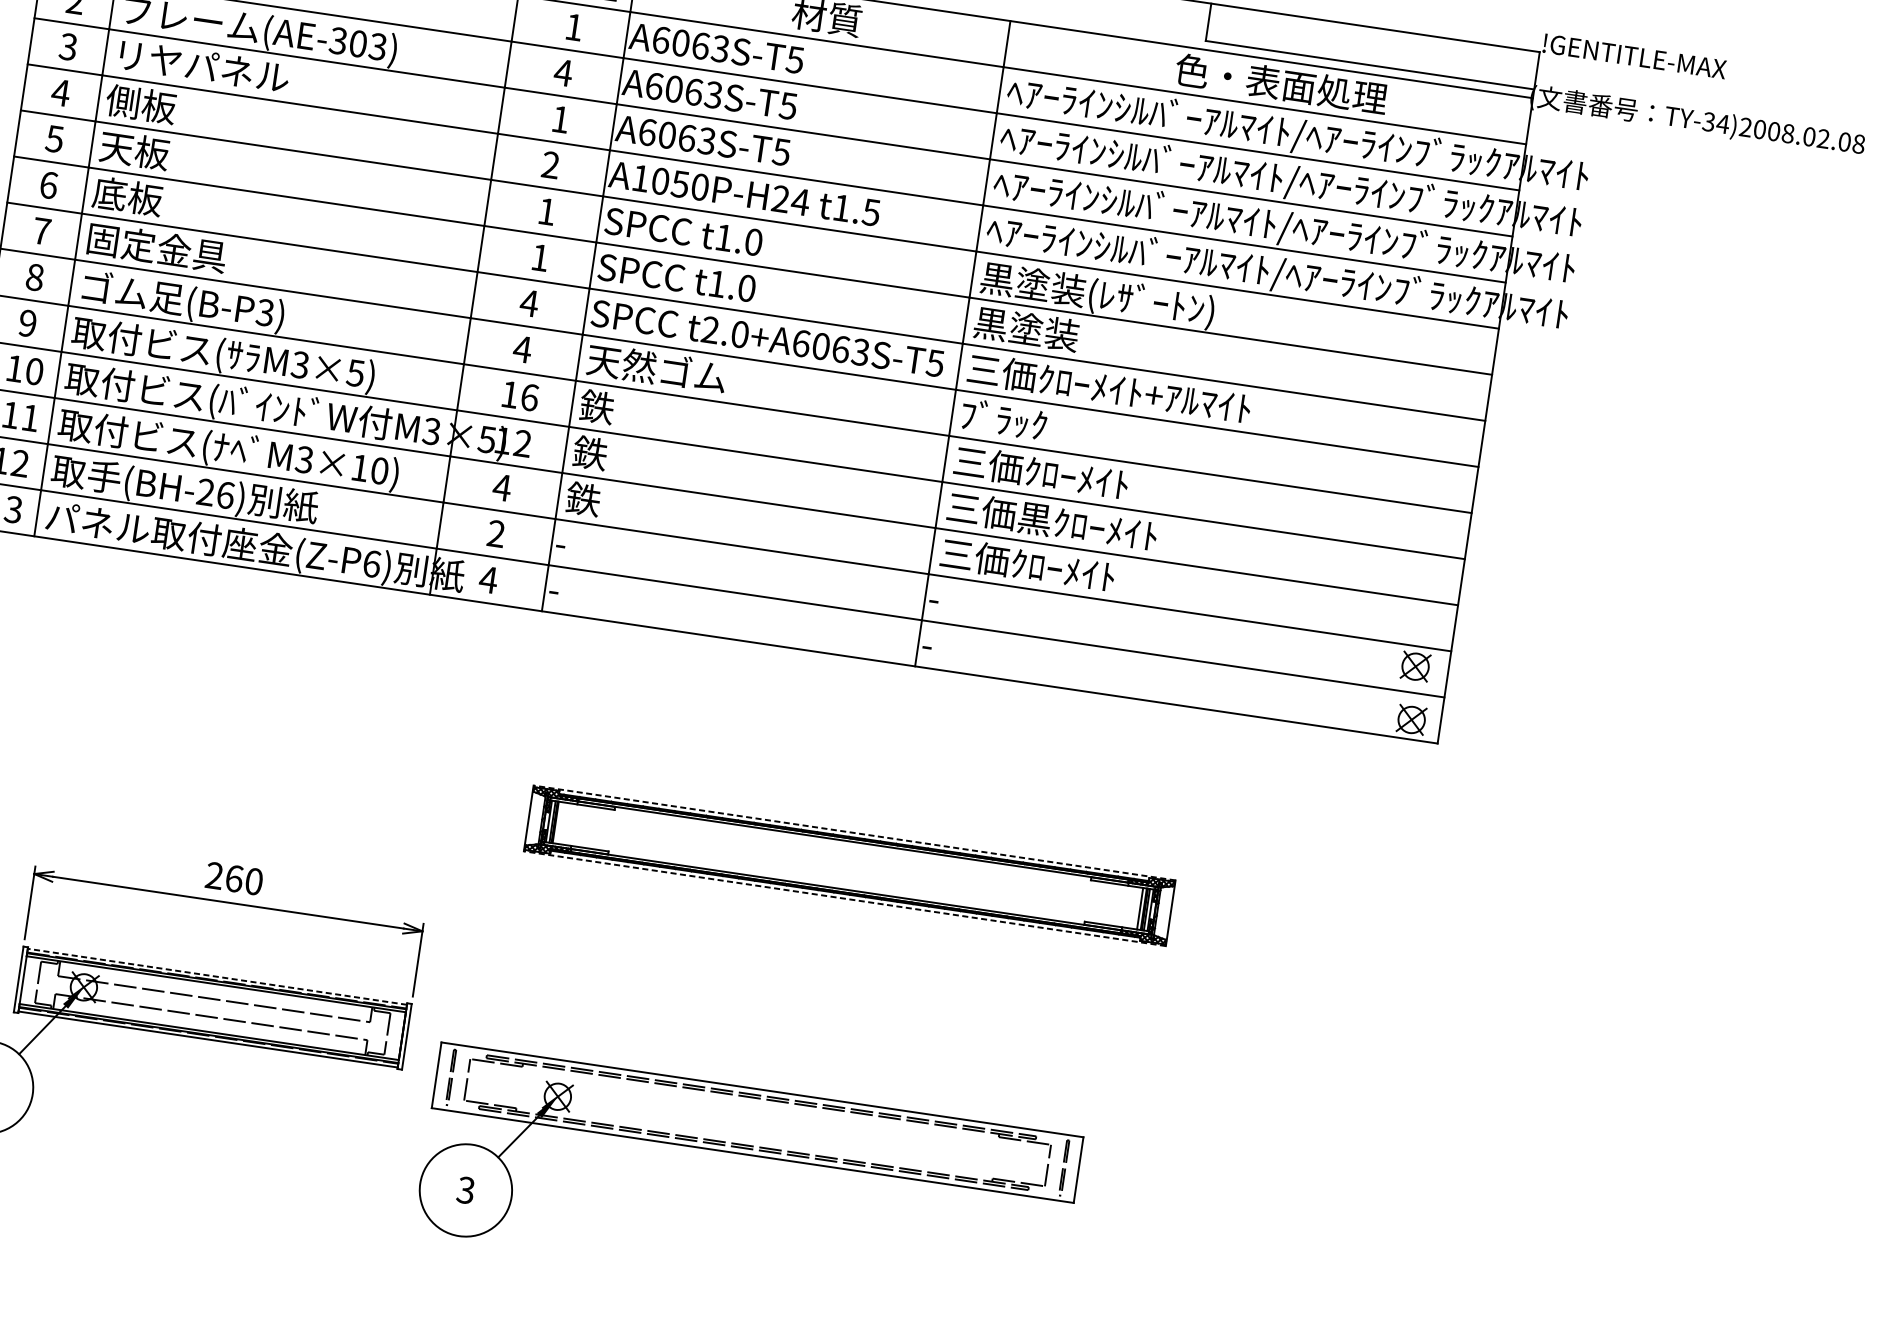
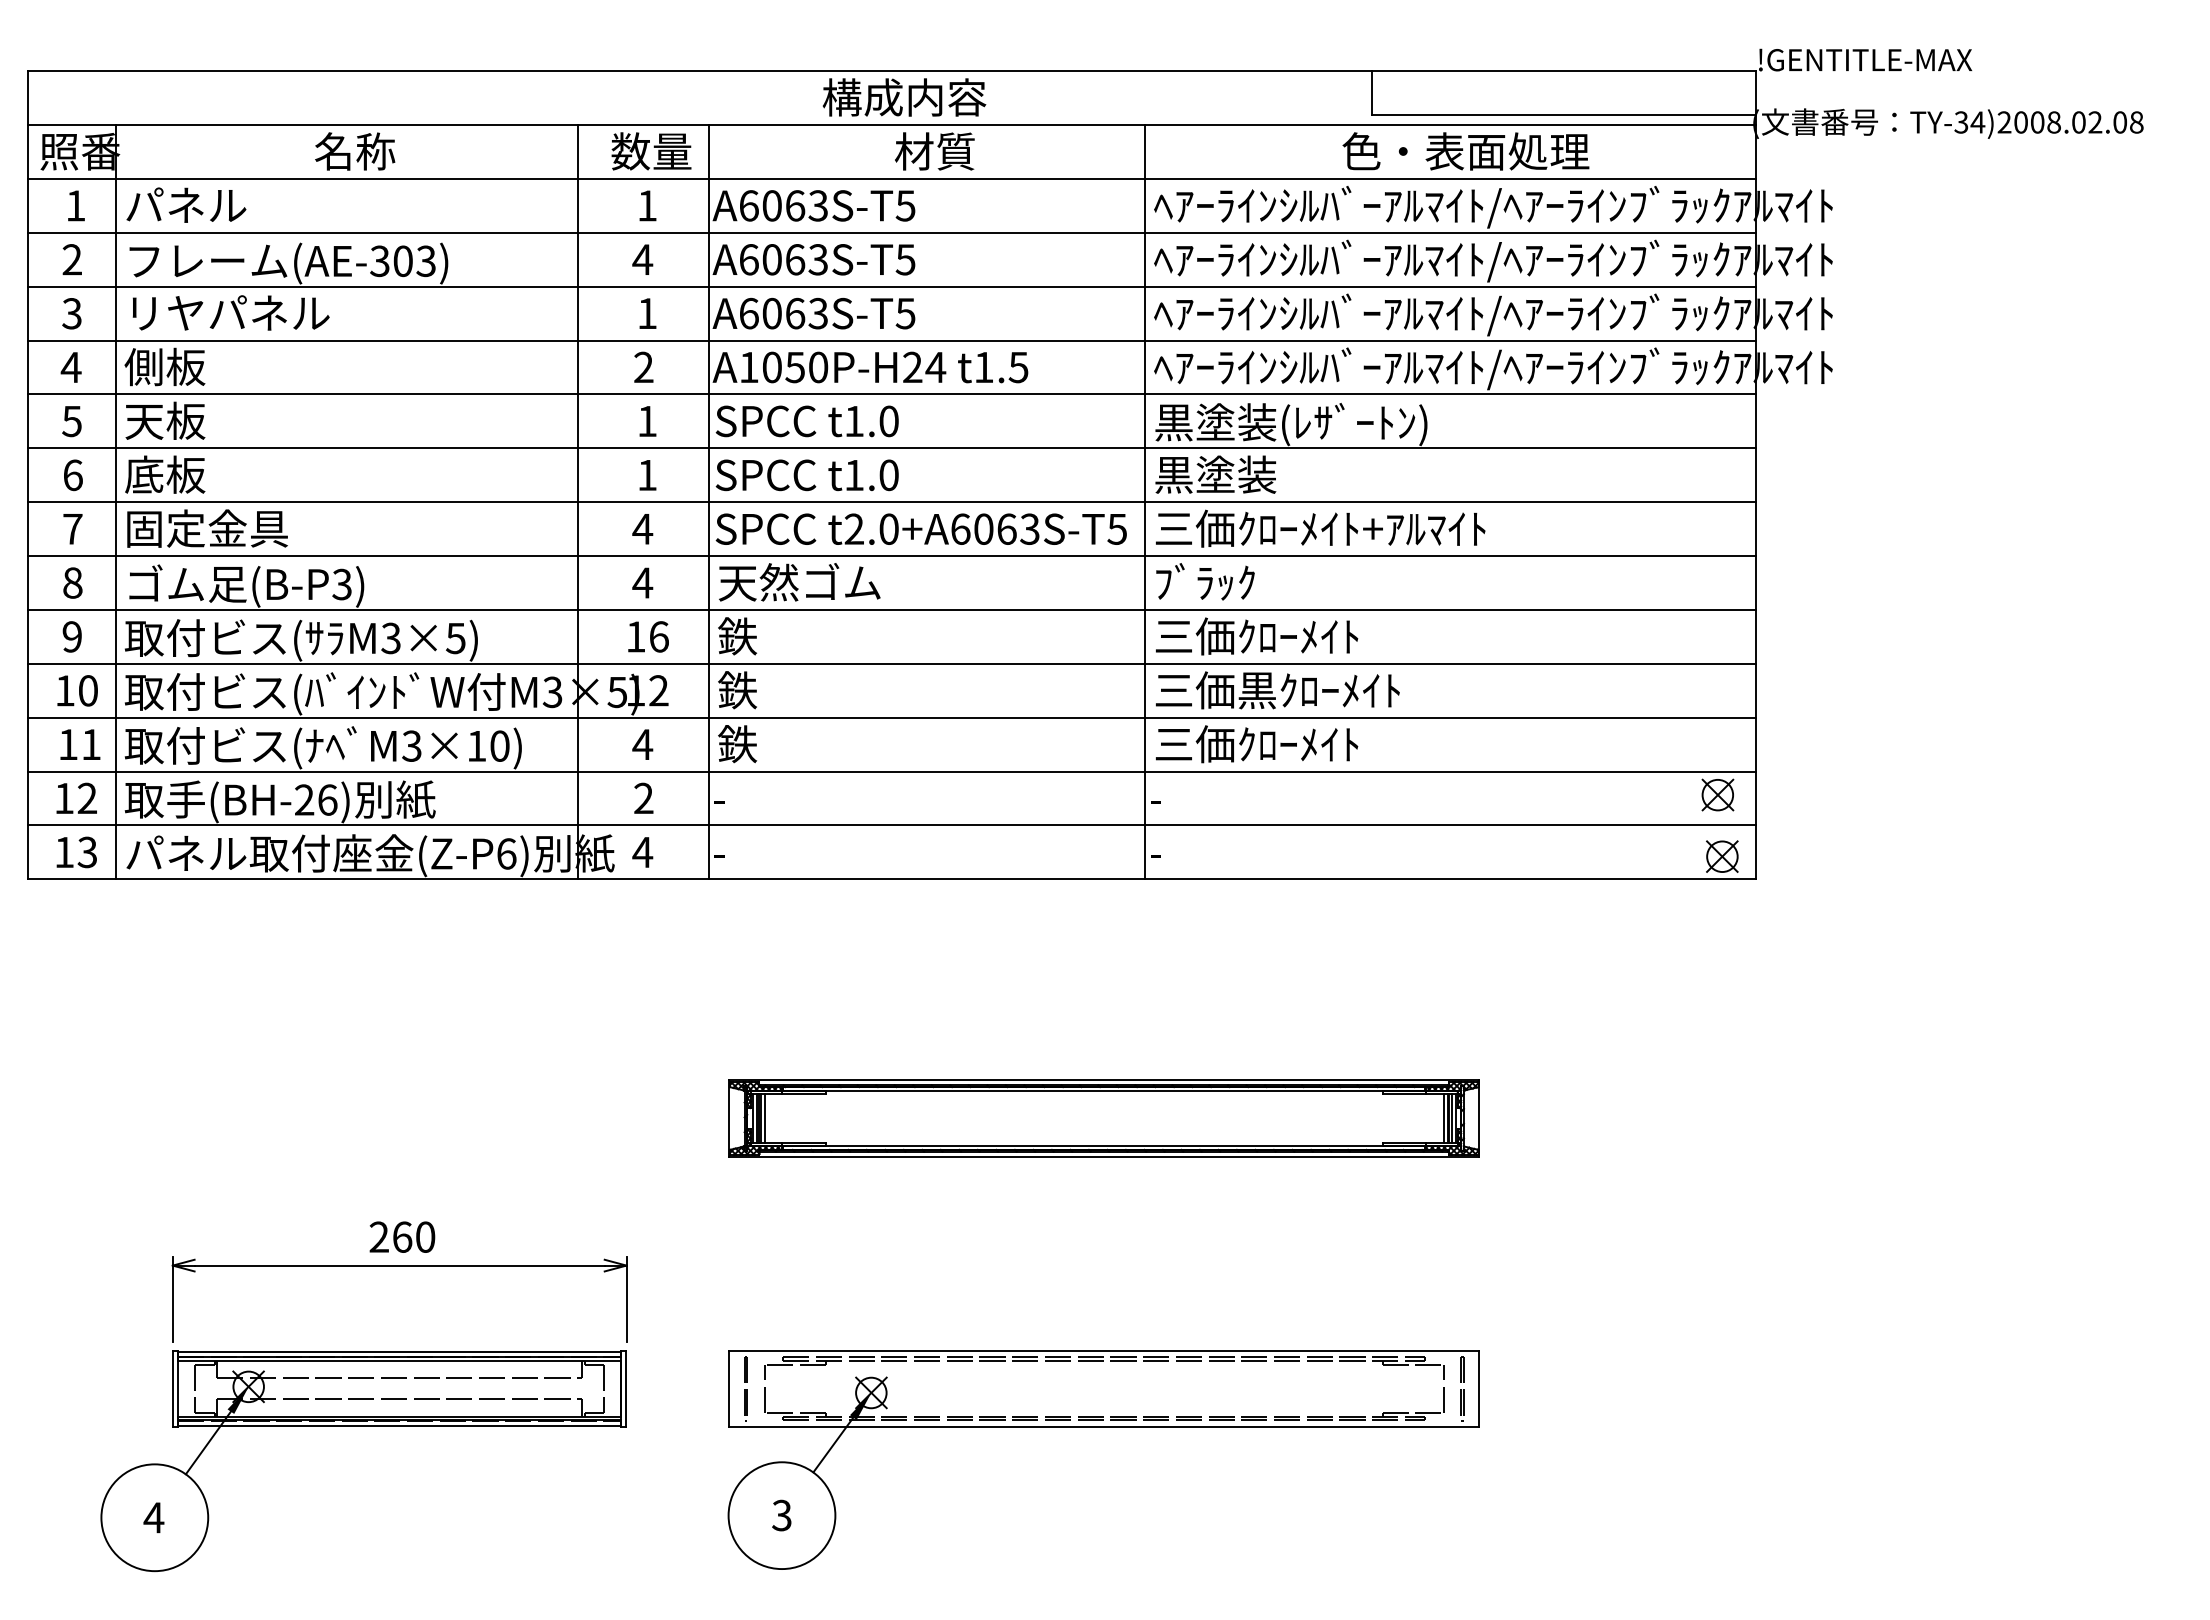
line: (559, 822) -> (764, 1118), added
line: (853, 833) -> (1103, 1080), dashed -> solid
line: (844, 898) -> (1103, 1156), dashed -> solid
line: (217, 977) -> (399, 1352), dashed -> solid
part: (752, 1155) -> (1103, 1427), moved

